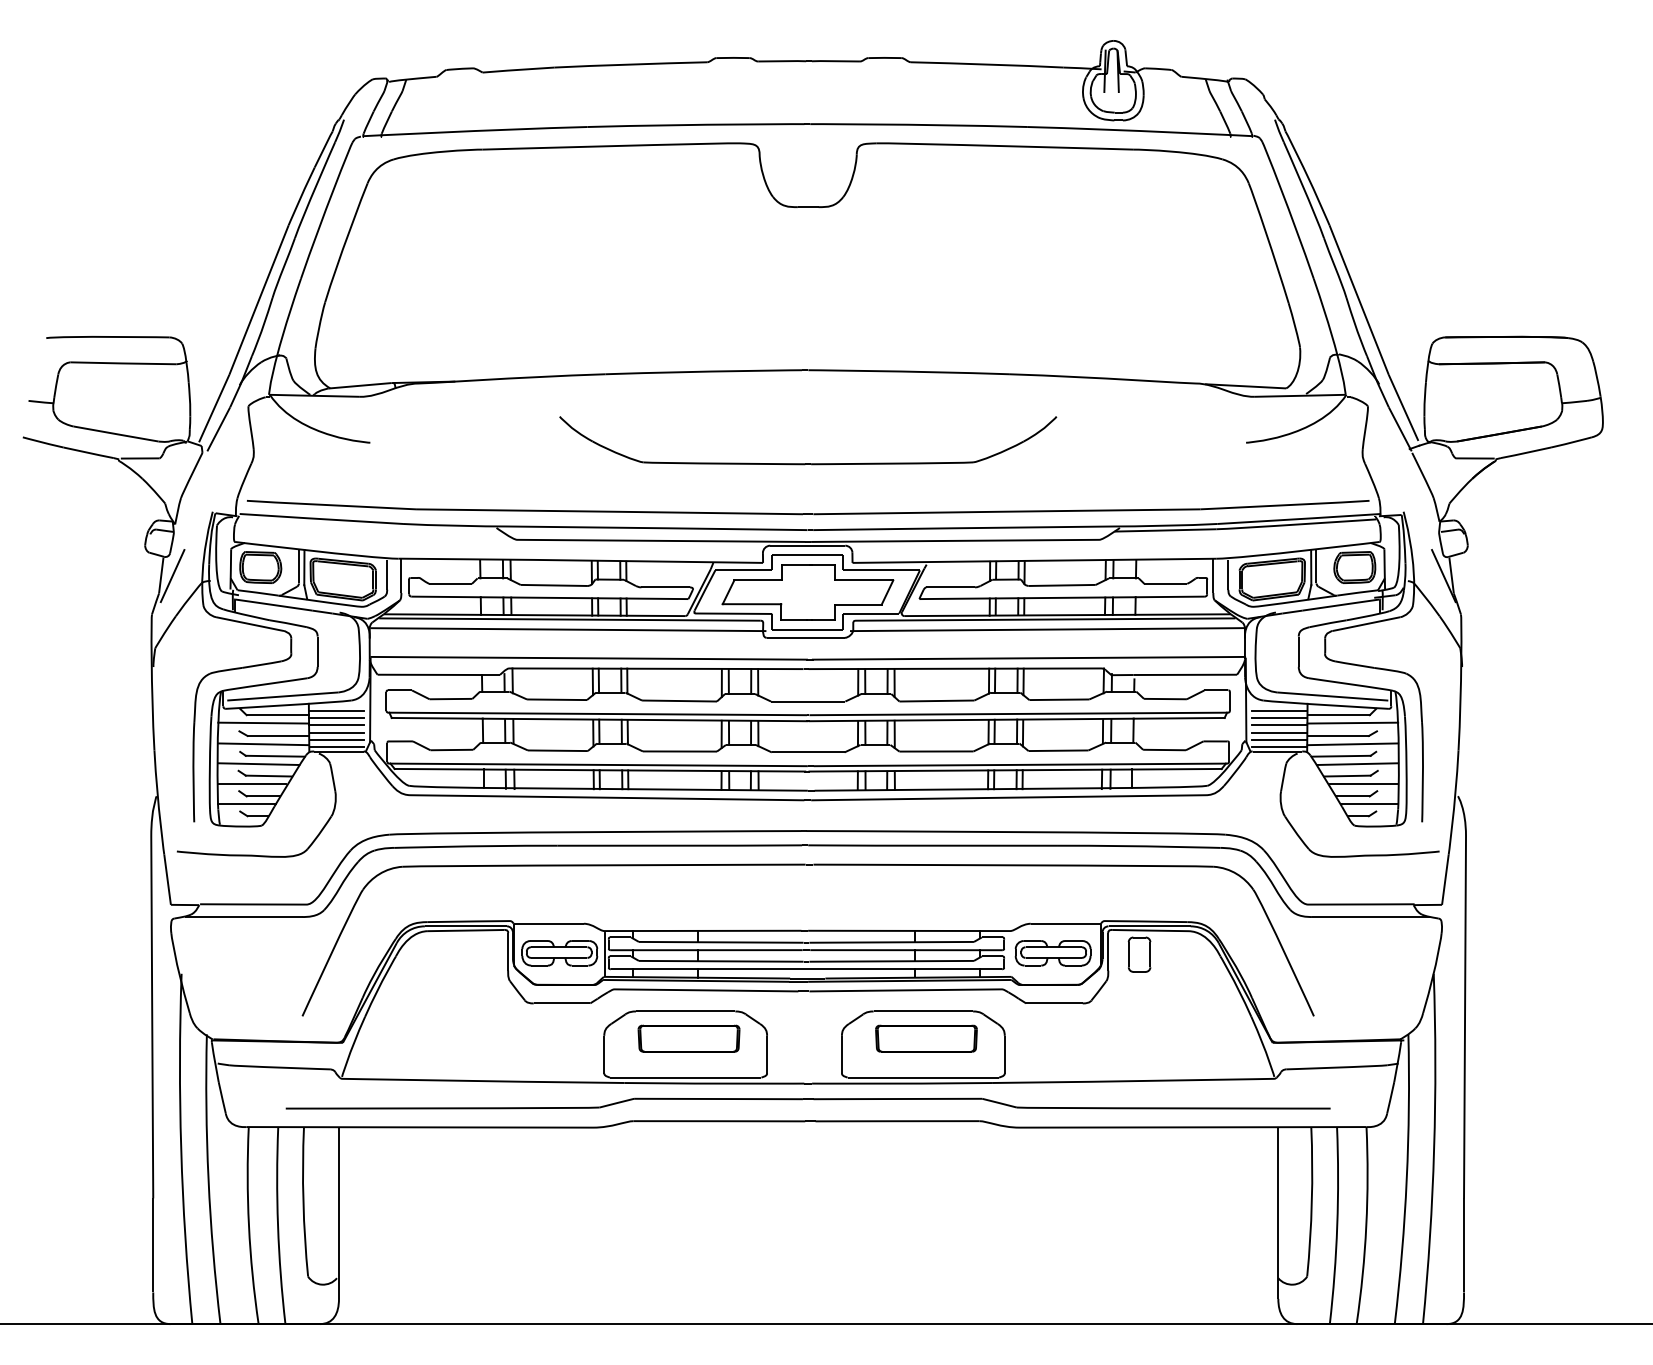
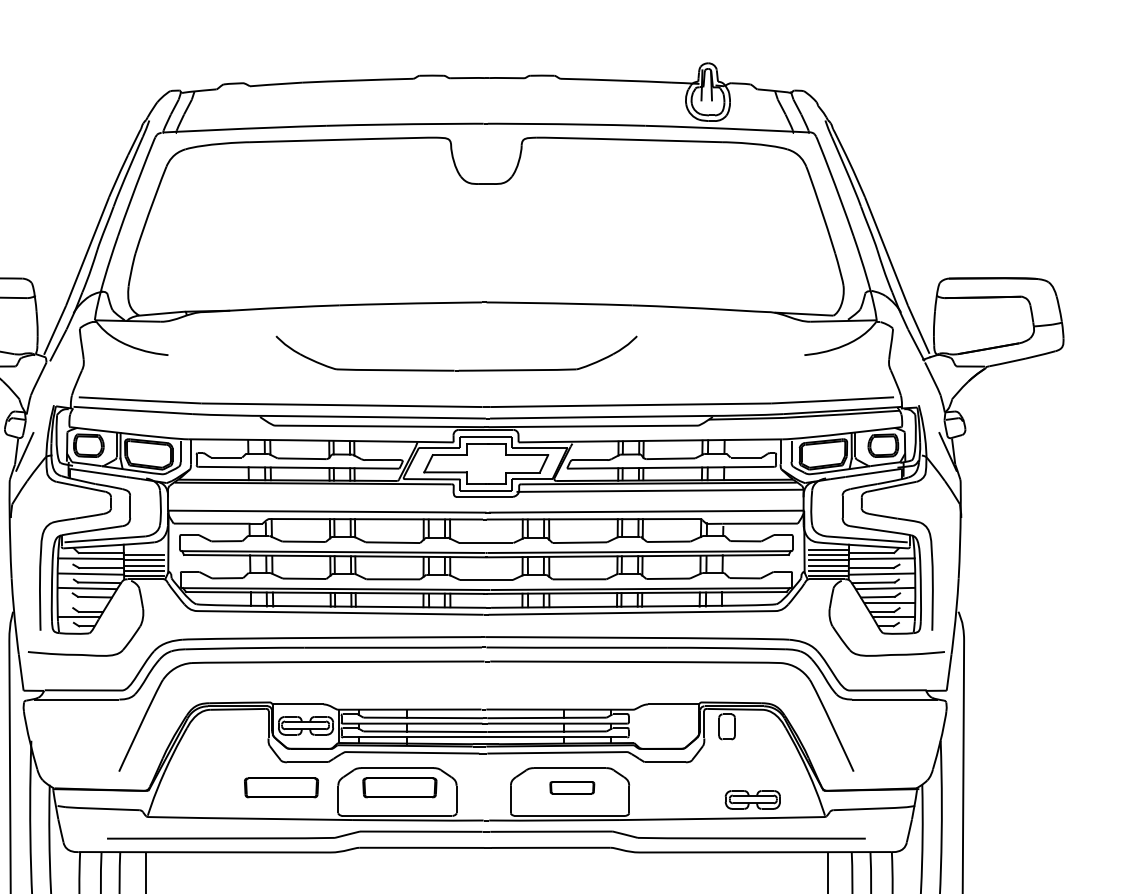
part: (808, 463) -> (456, 370), moved
line: (568, 629) -> (312, 490), removed
line: (336, 710) -> (143, 549), removed
line: (252, 783) -> (82, 602), removed
part: (1052, 953) -> (752, 800), moved
part: (525, 1038) -> (281, 787), added
part: (926, 1038) -> (572, 787), size x0.6

